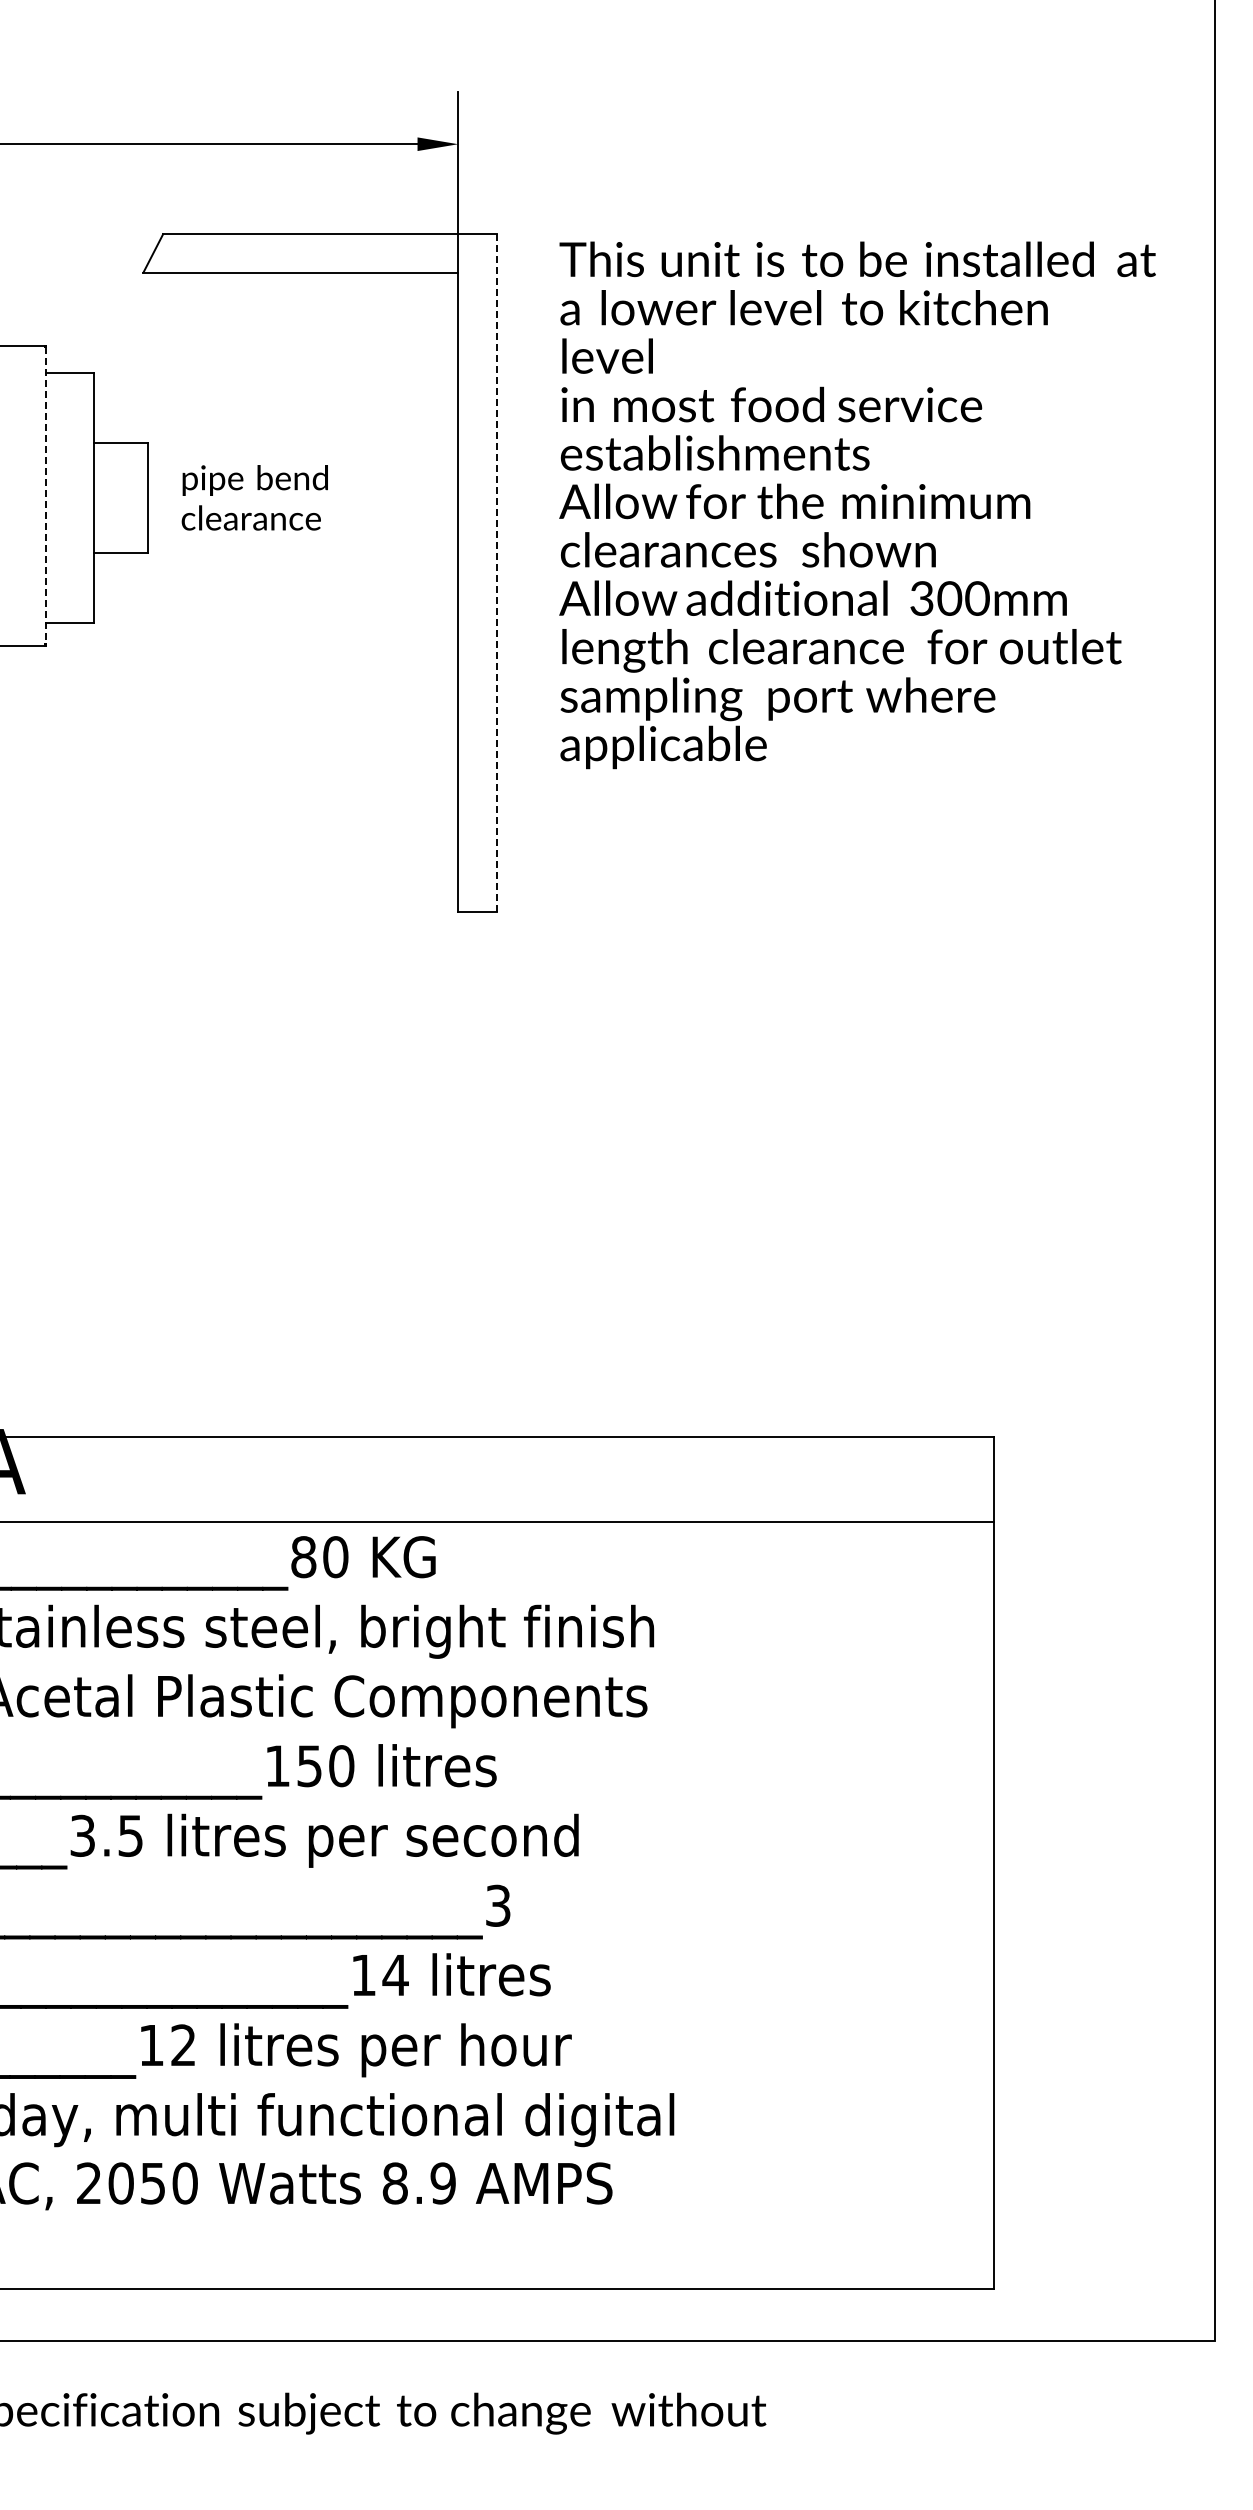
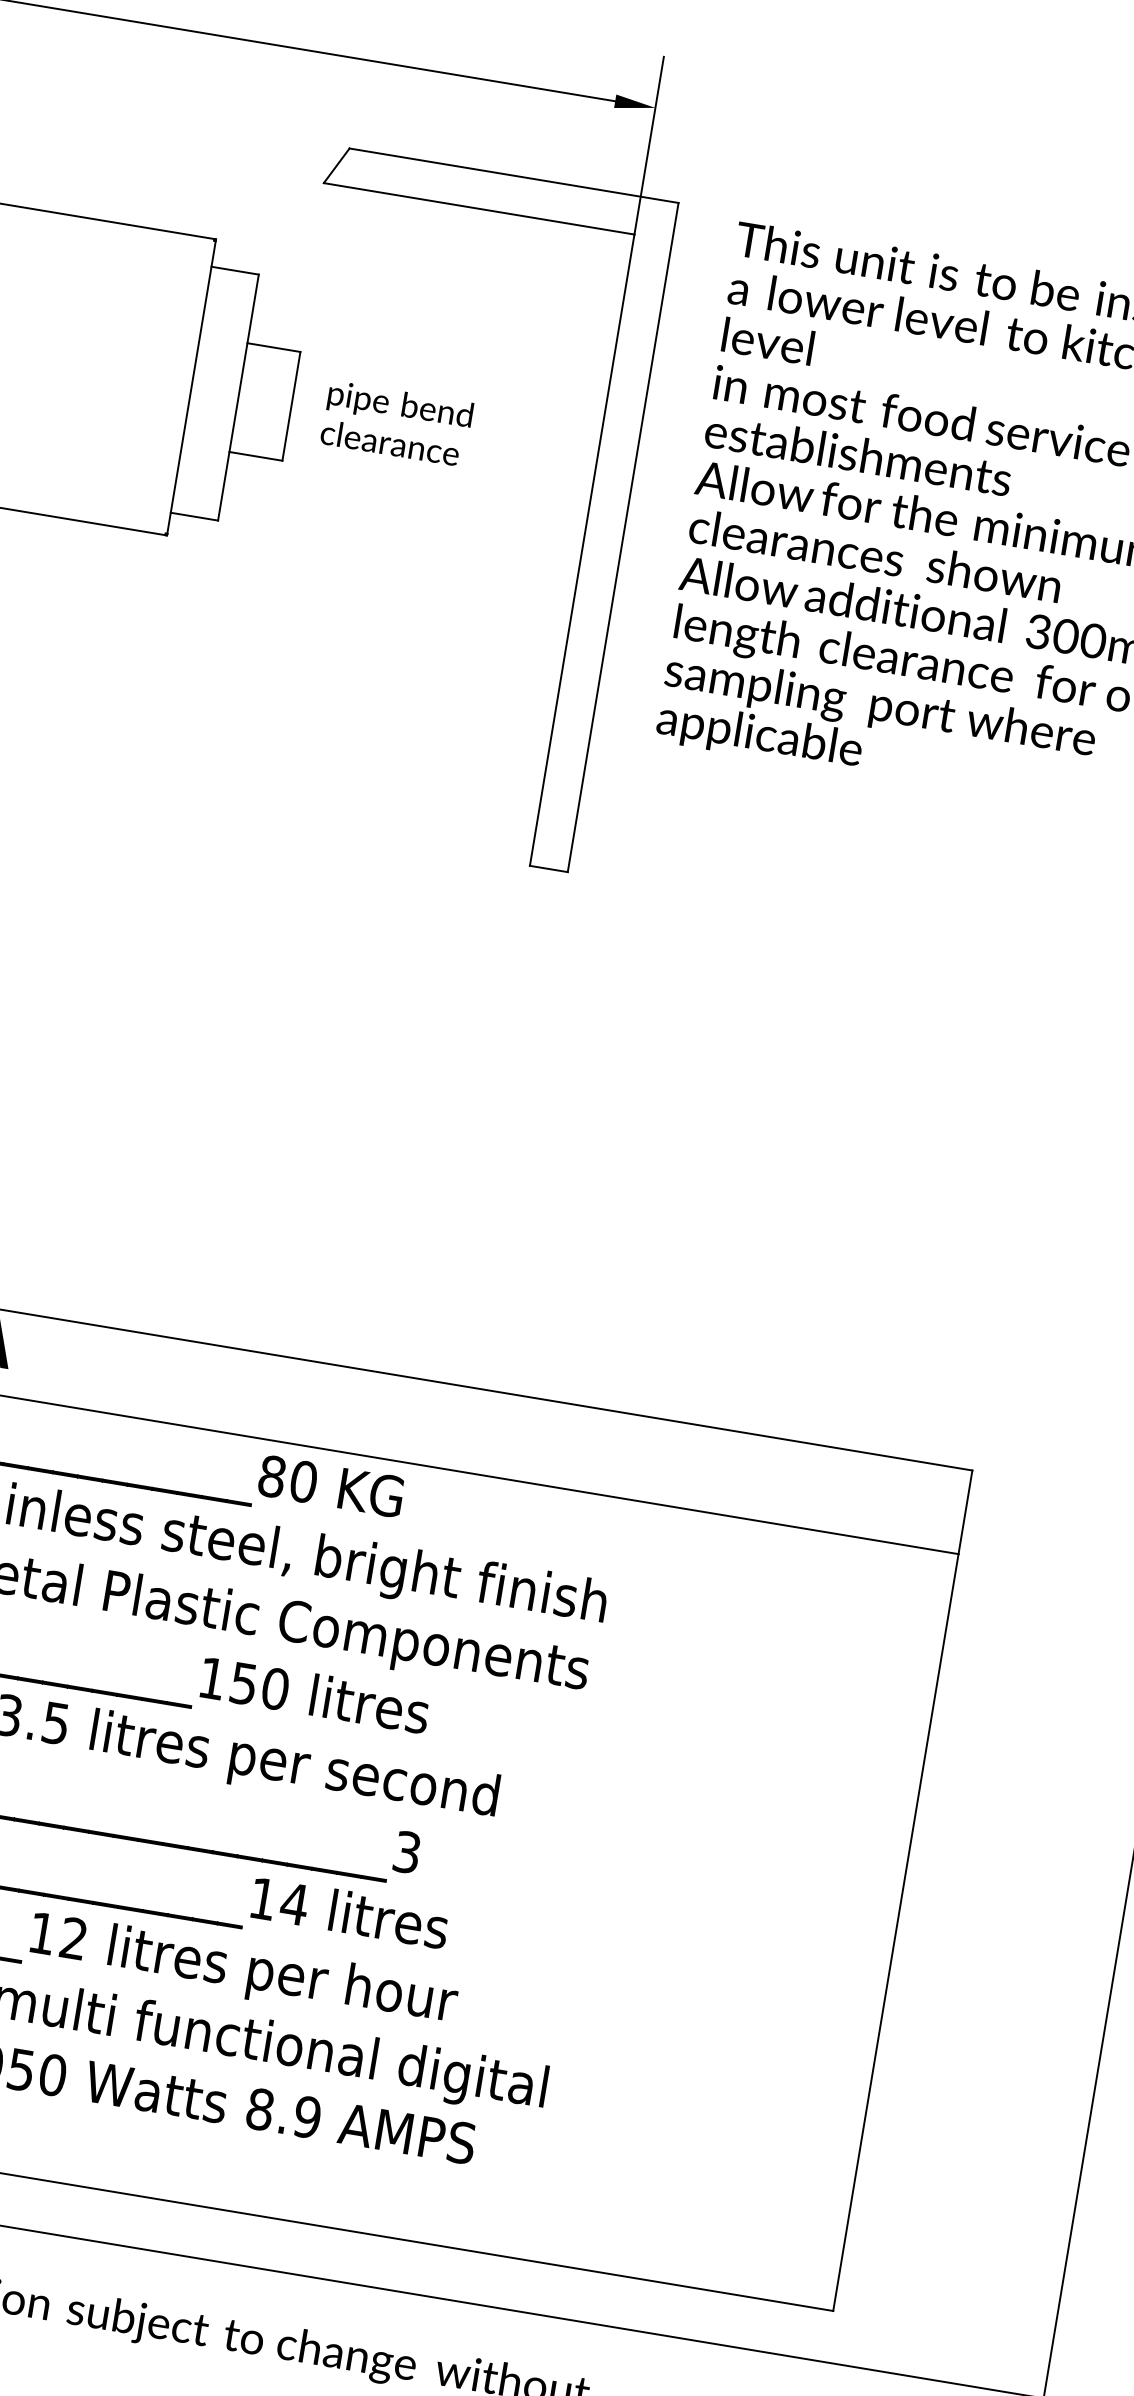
line: (46, 495) -> (191, 387), dashed -> solid
line: (496, 572) -> (623, 536), dashed -> solid

